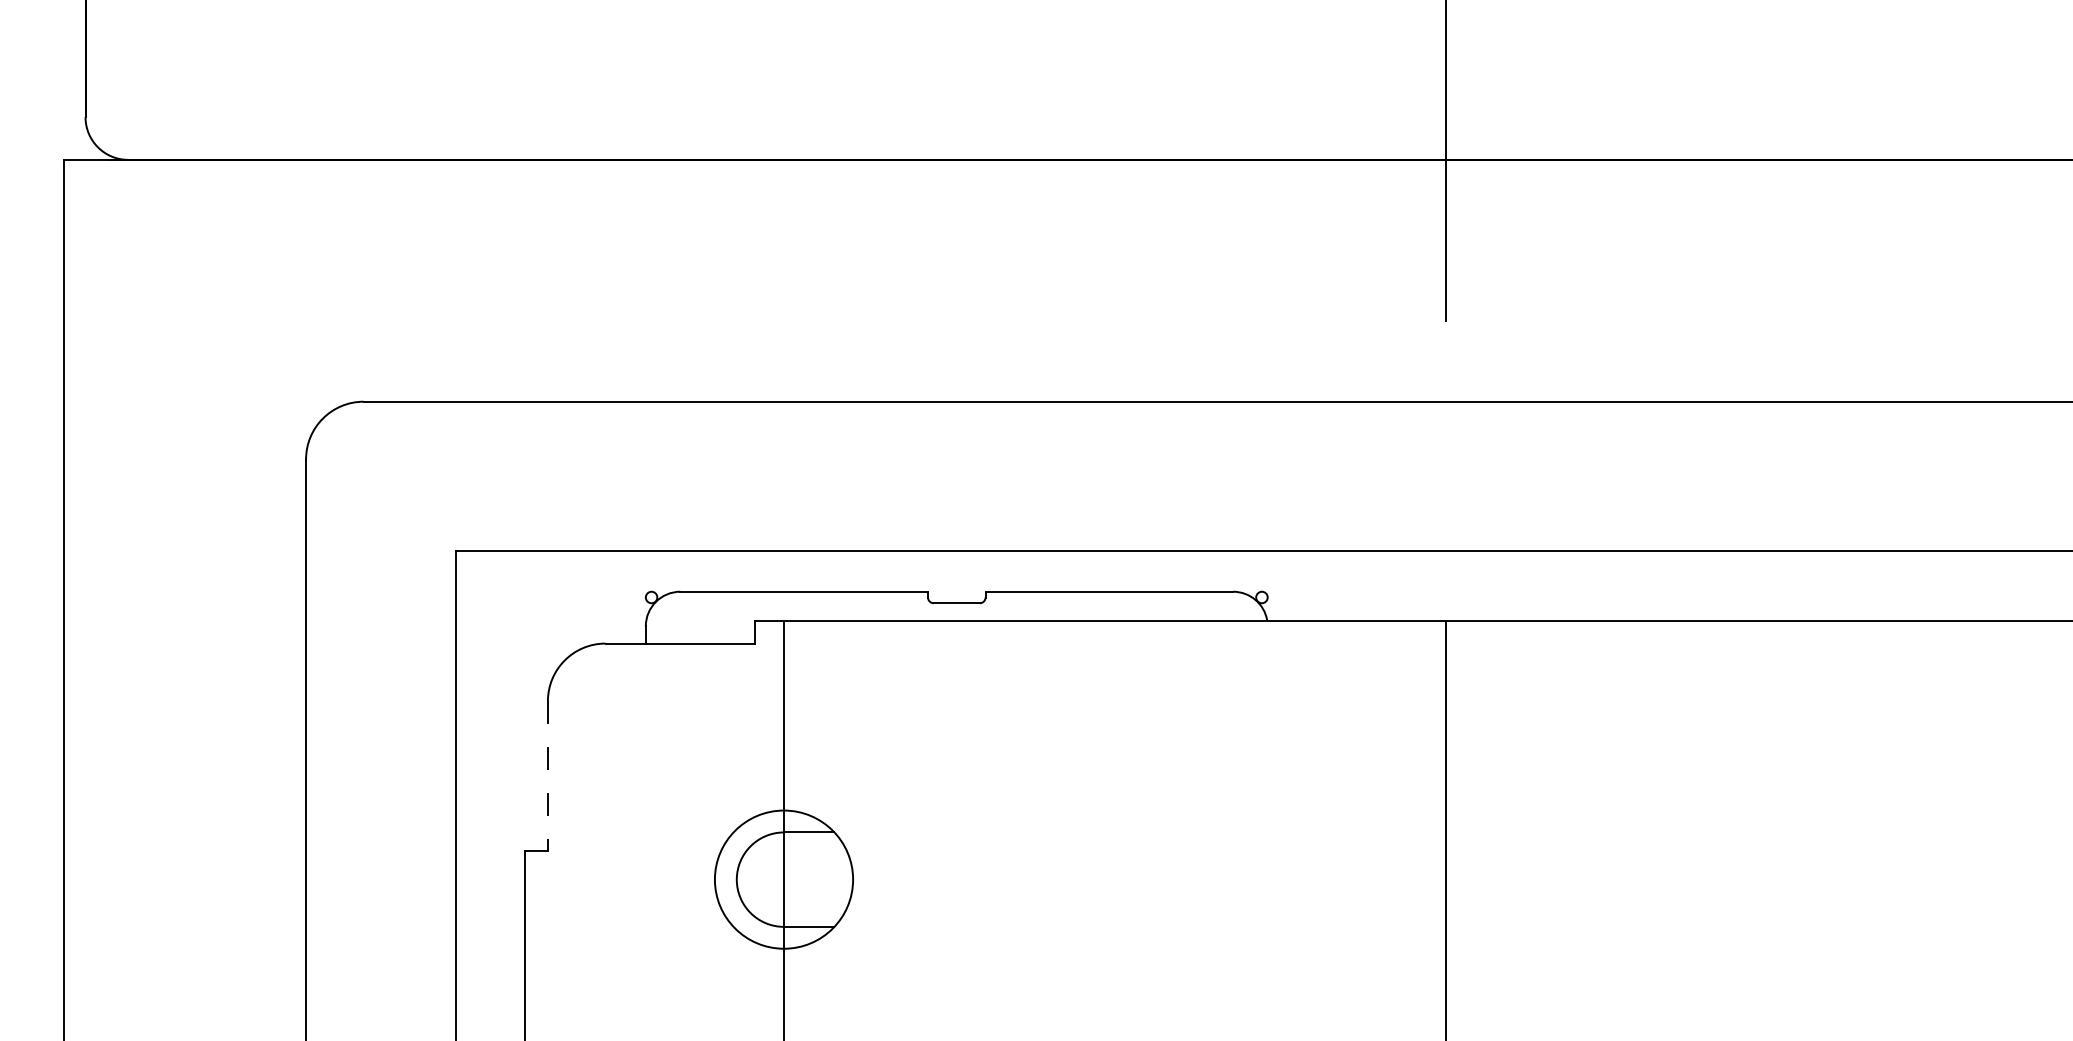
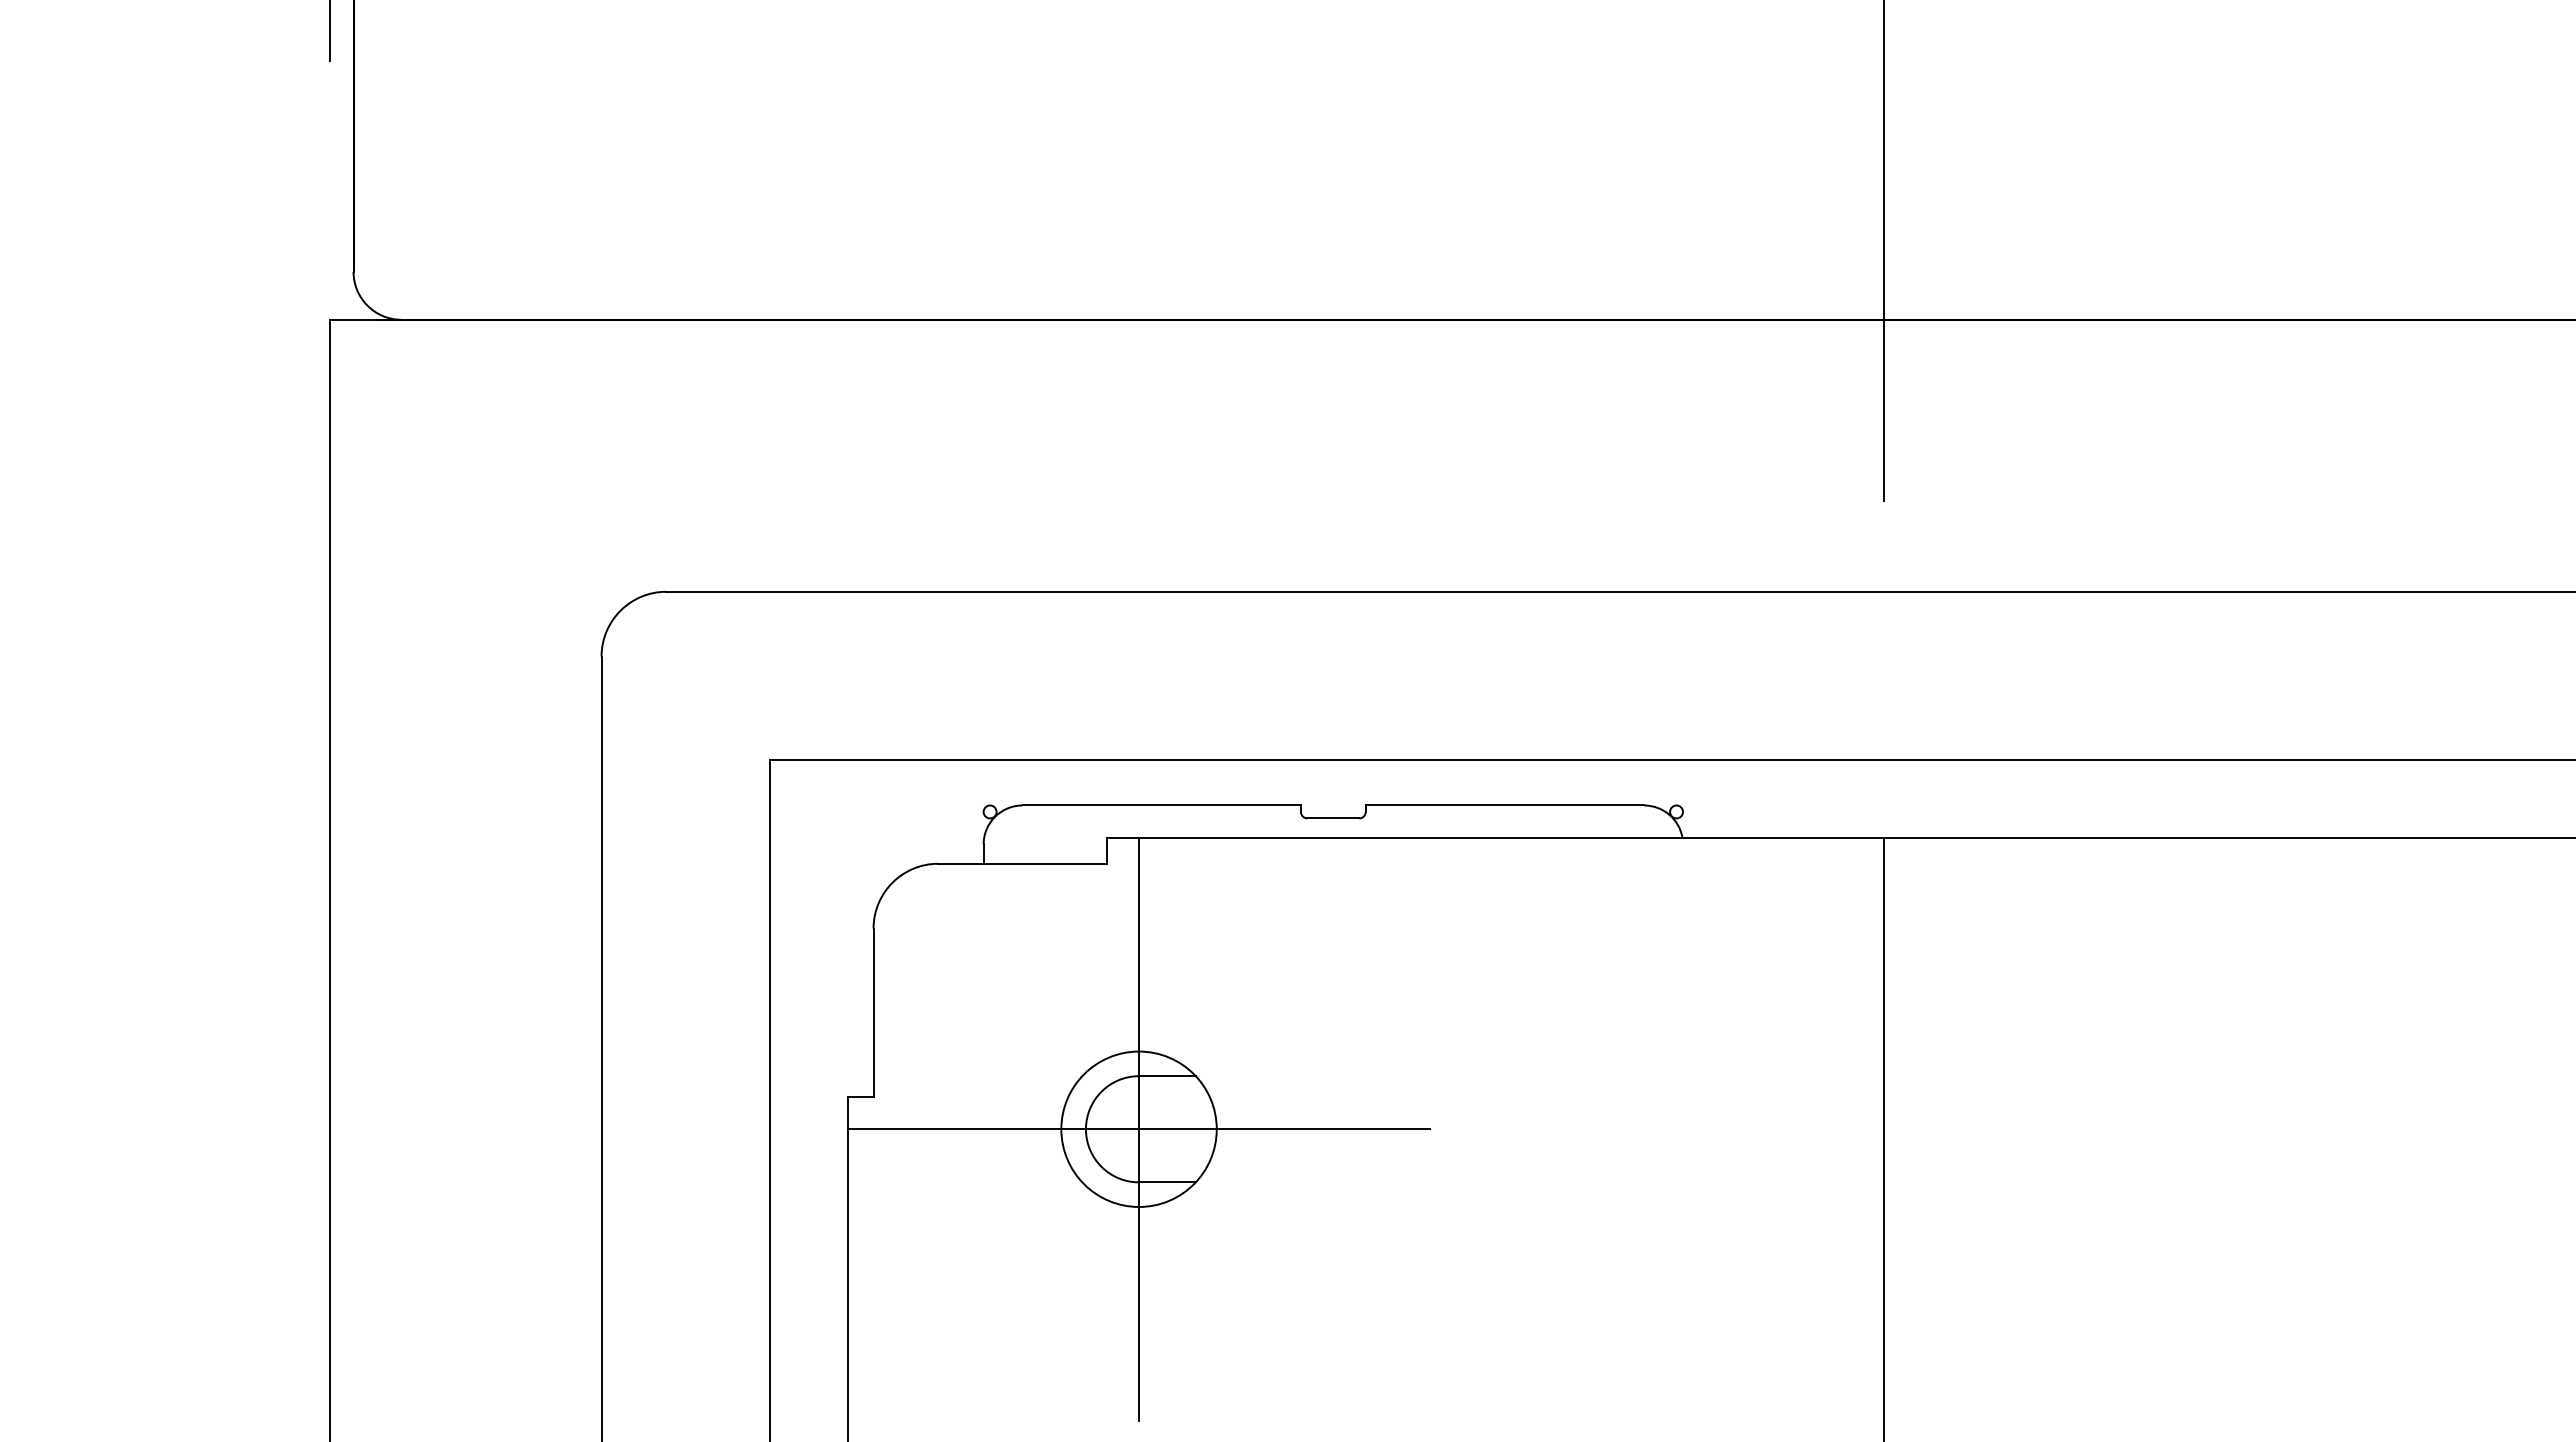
line: (547, 776) -> (873, 1013), dashed -> solid
line: (783, 879) -> (1138, 1129), added

